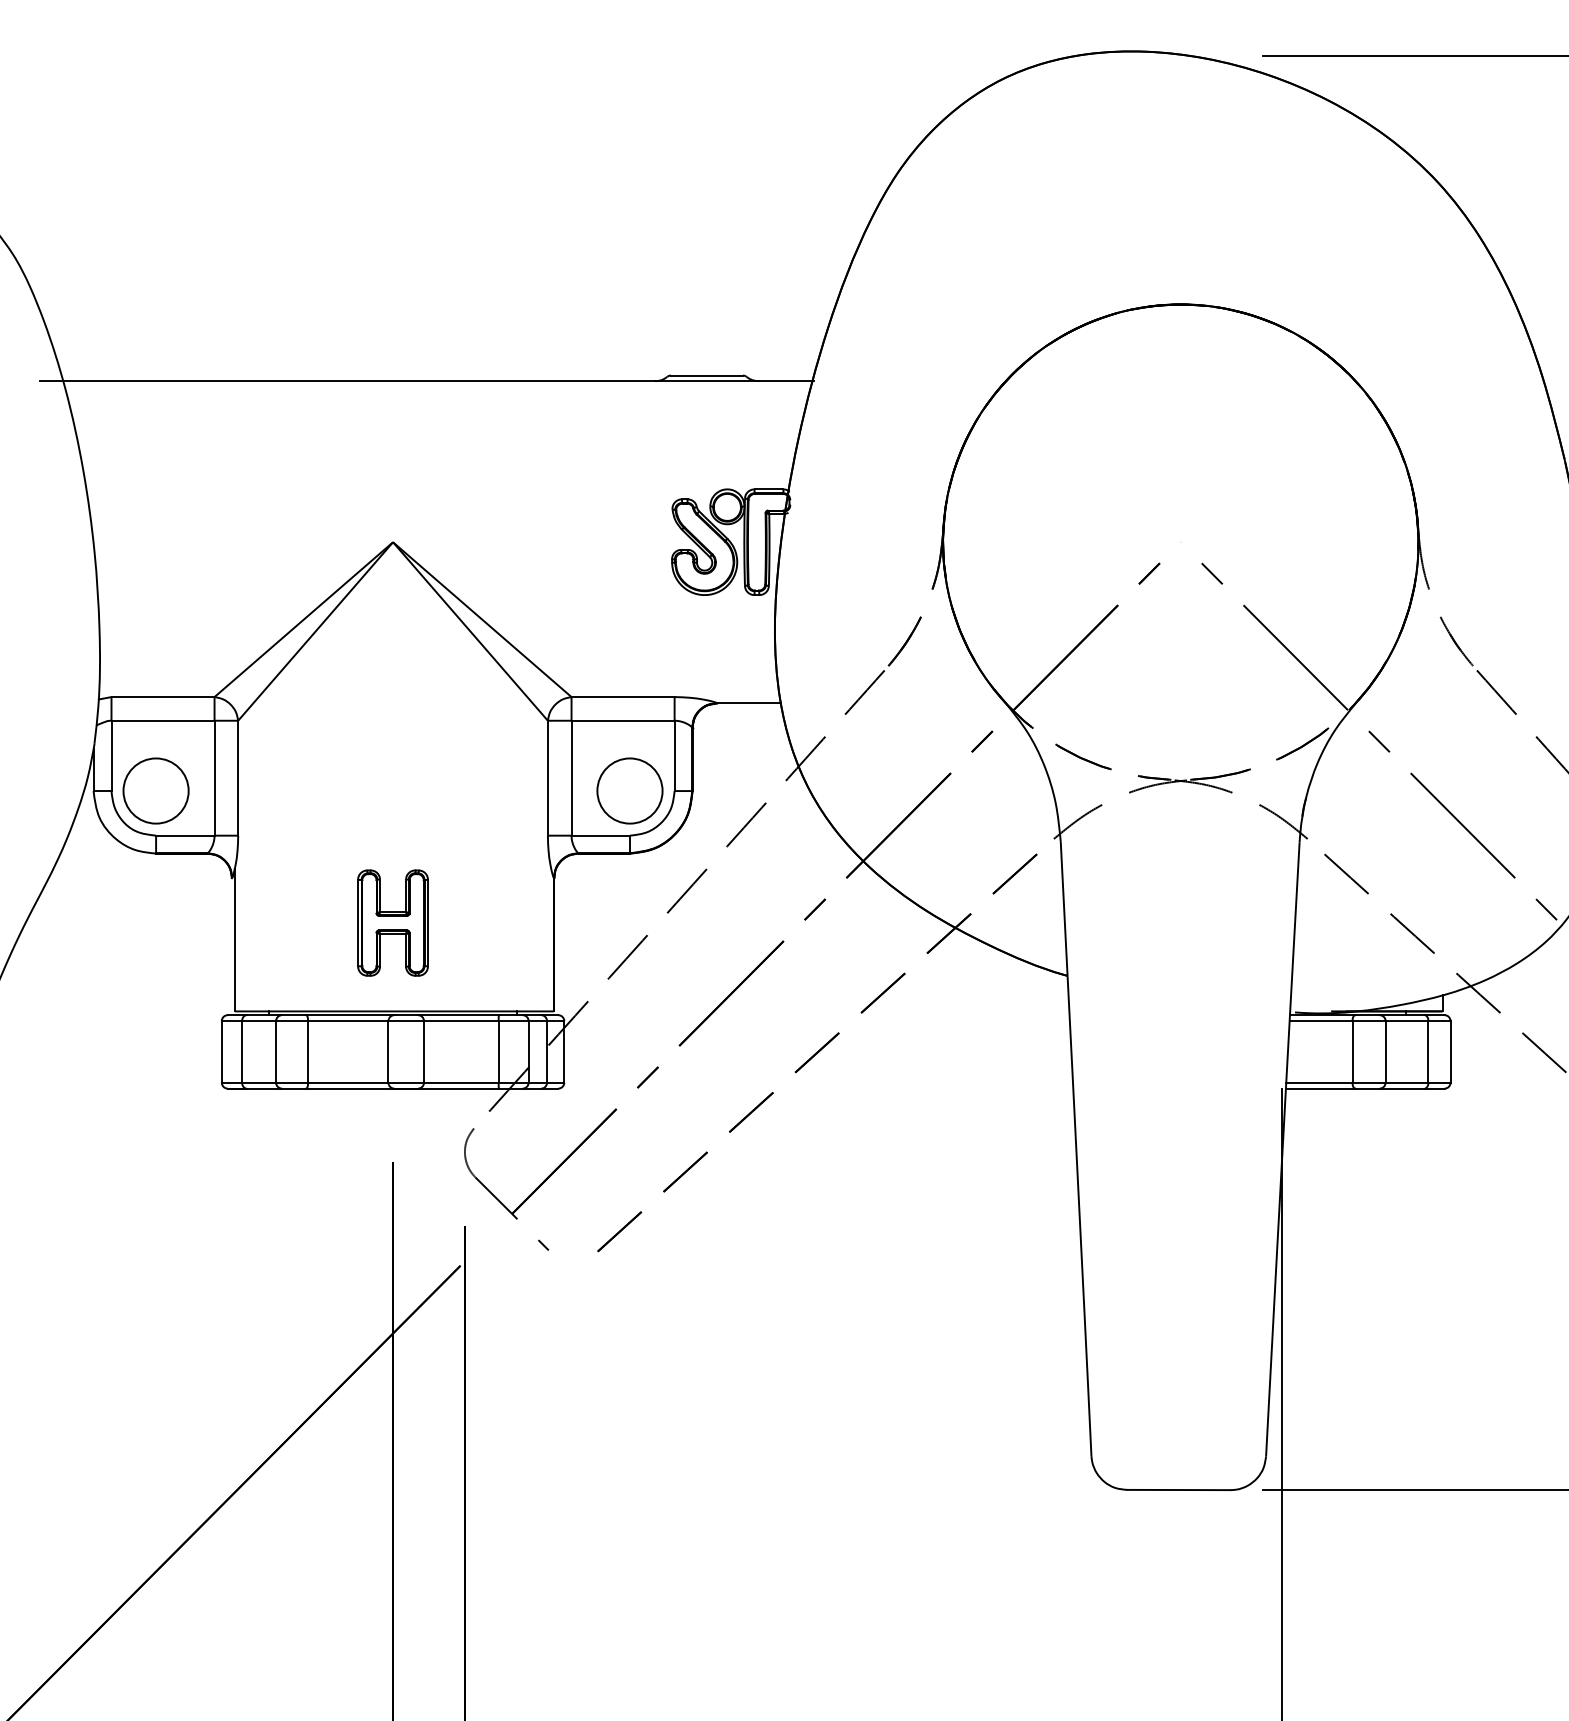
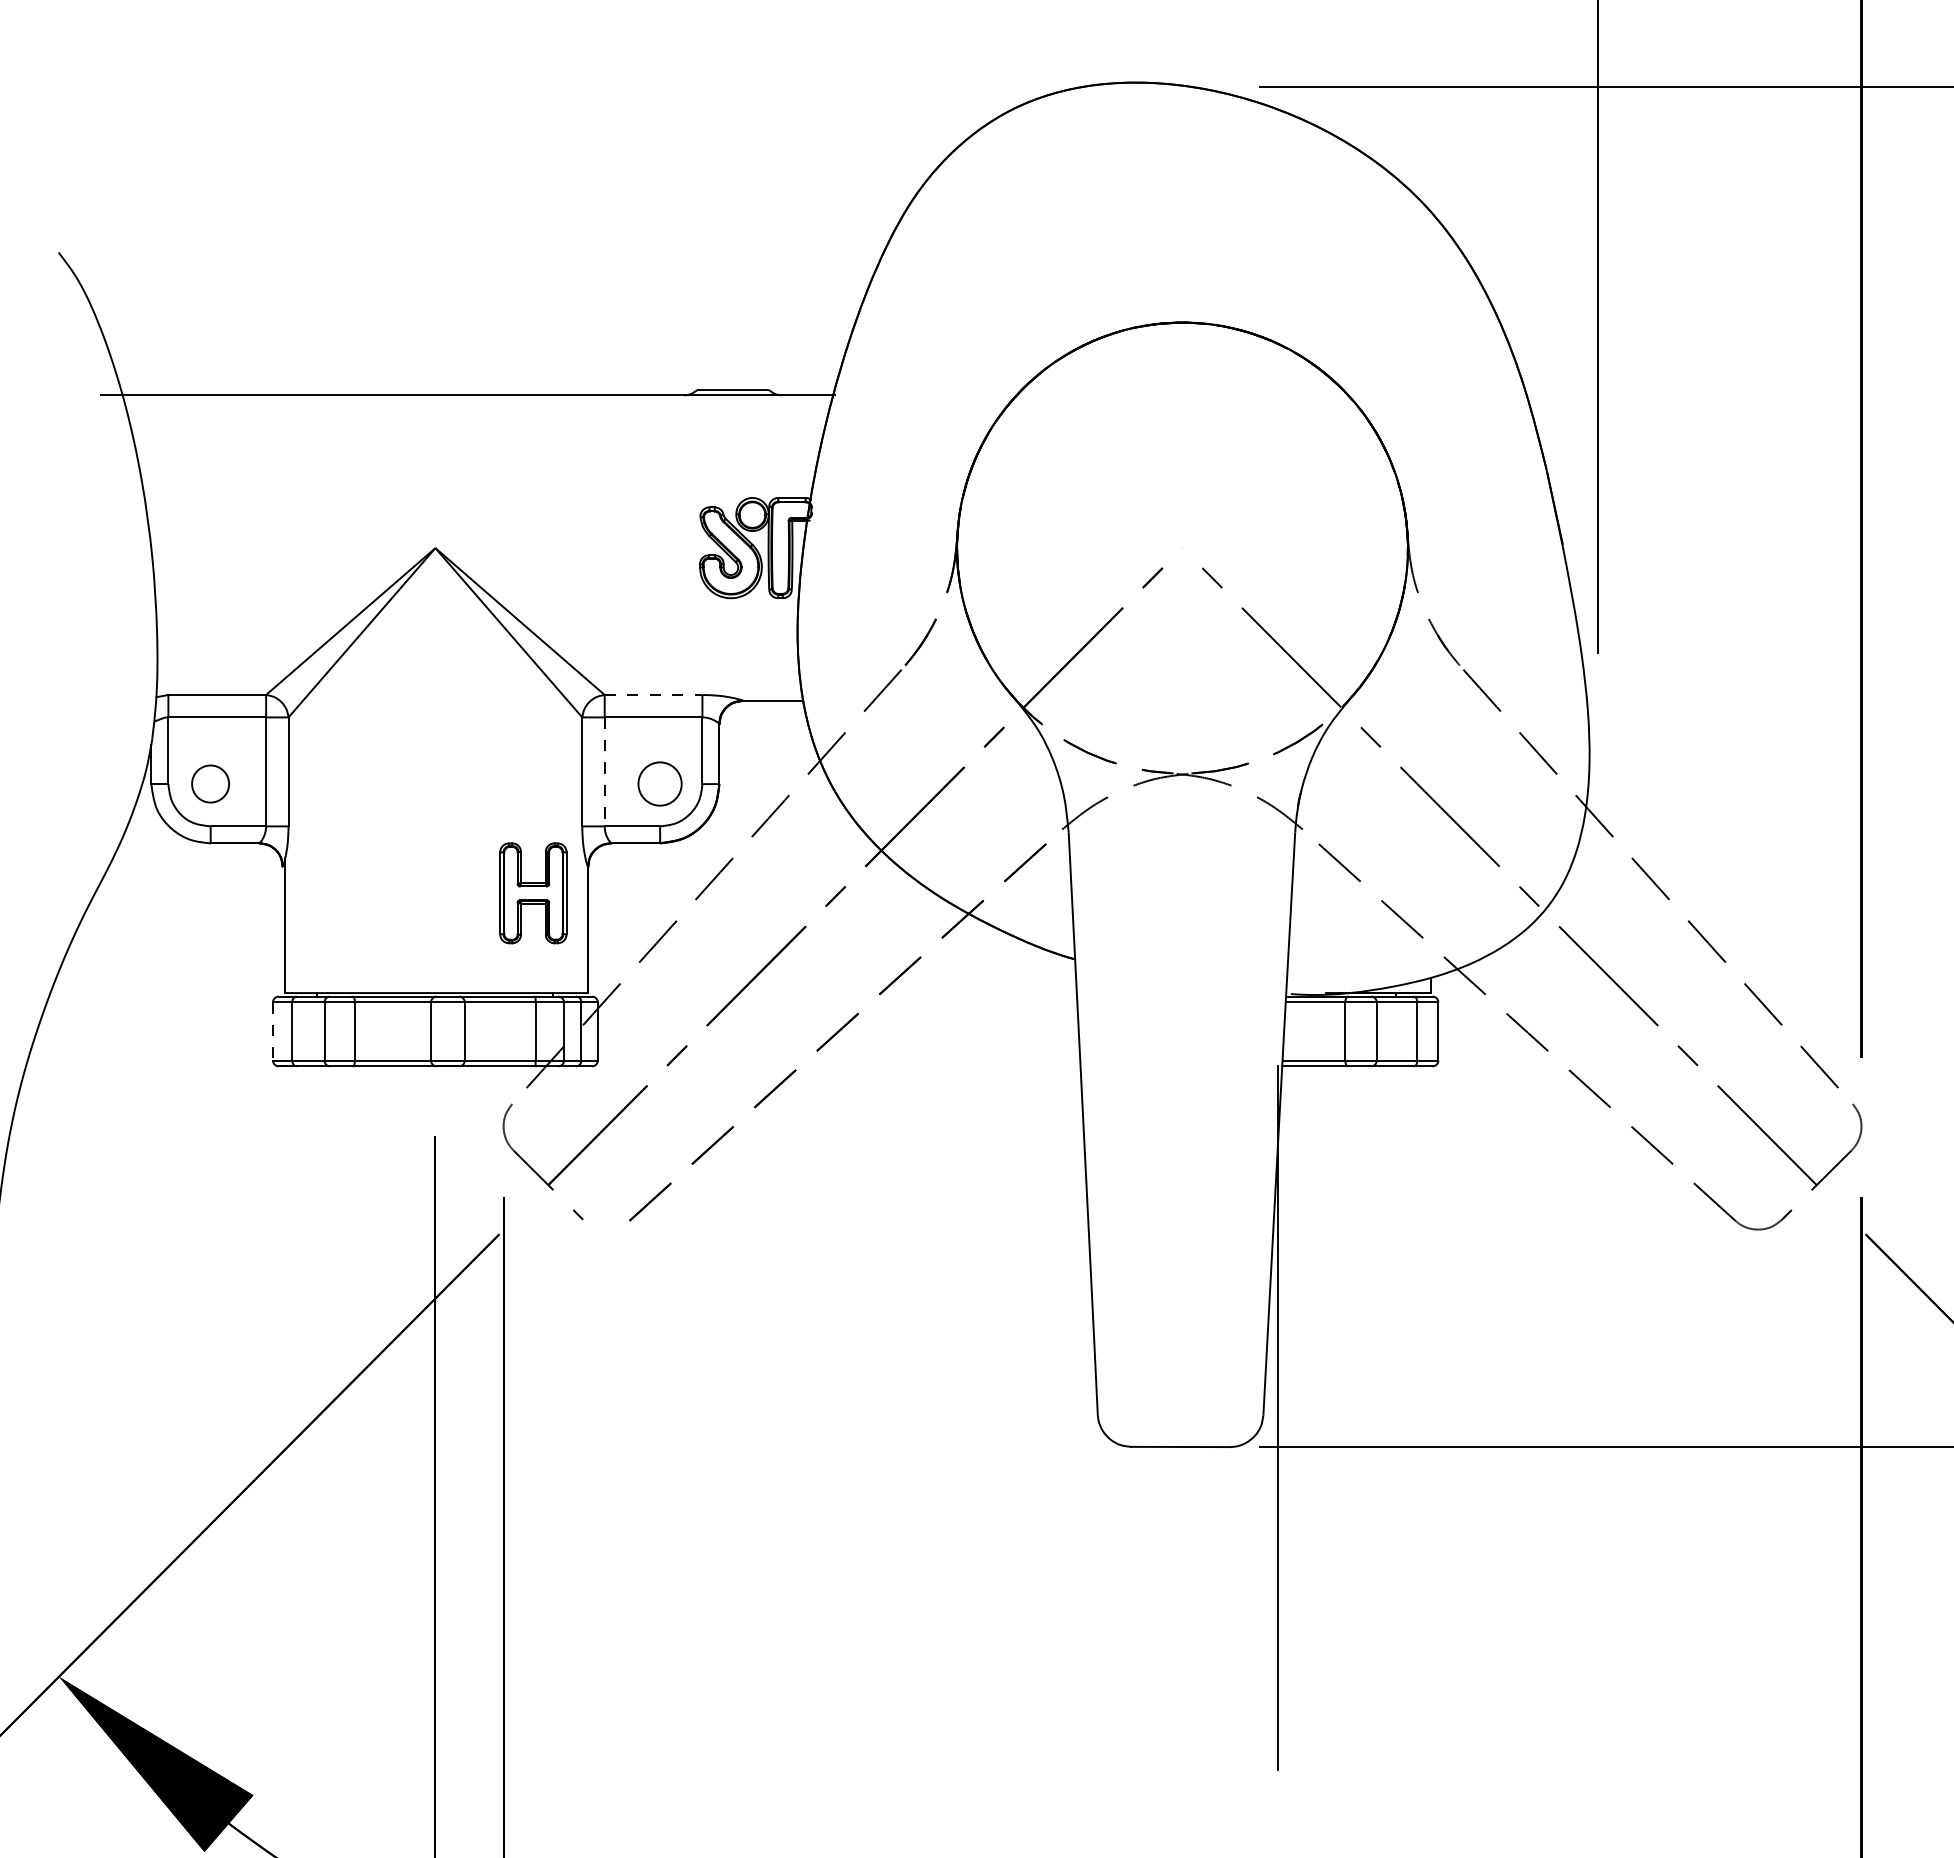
line: (622, 696) -> (653, 694), solid -> dashed
line: (571, 778) -> (604, 772), solid -> dashed
circle: (155, 790) -> (210, 783), size x0.6
circle: (629, 790) -> (659, 783), size x0.7
part: (393, 923) -> (533, 893), moved
line: (222, 1051) -> (273, 1031), solid -> dashed

